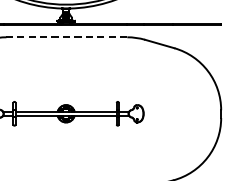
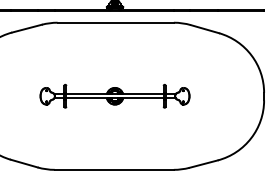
line: (66, 37) -> (115, 22), dashed -> solid

